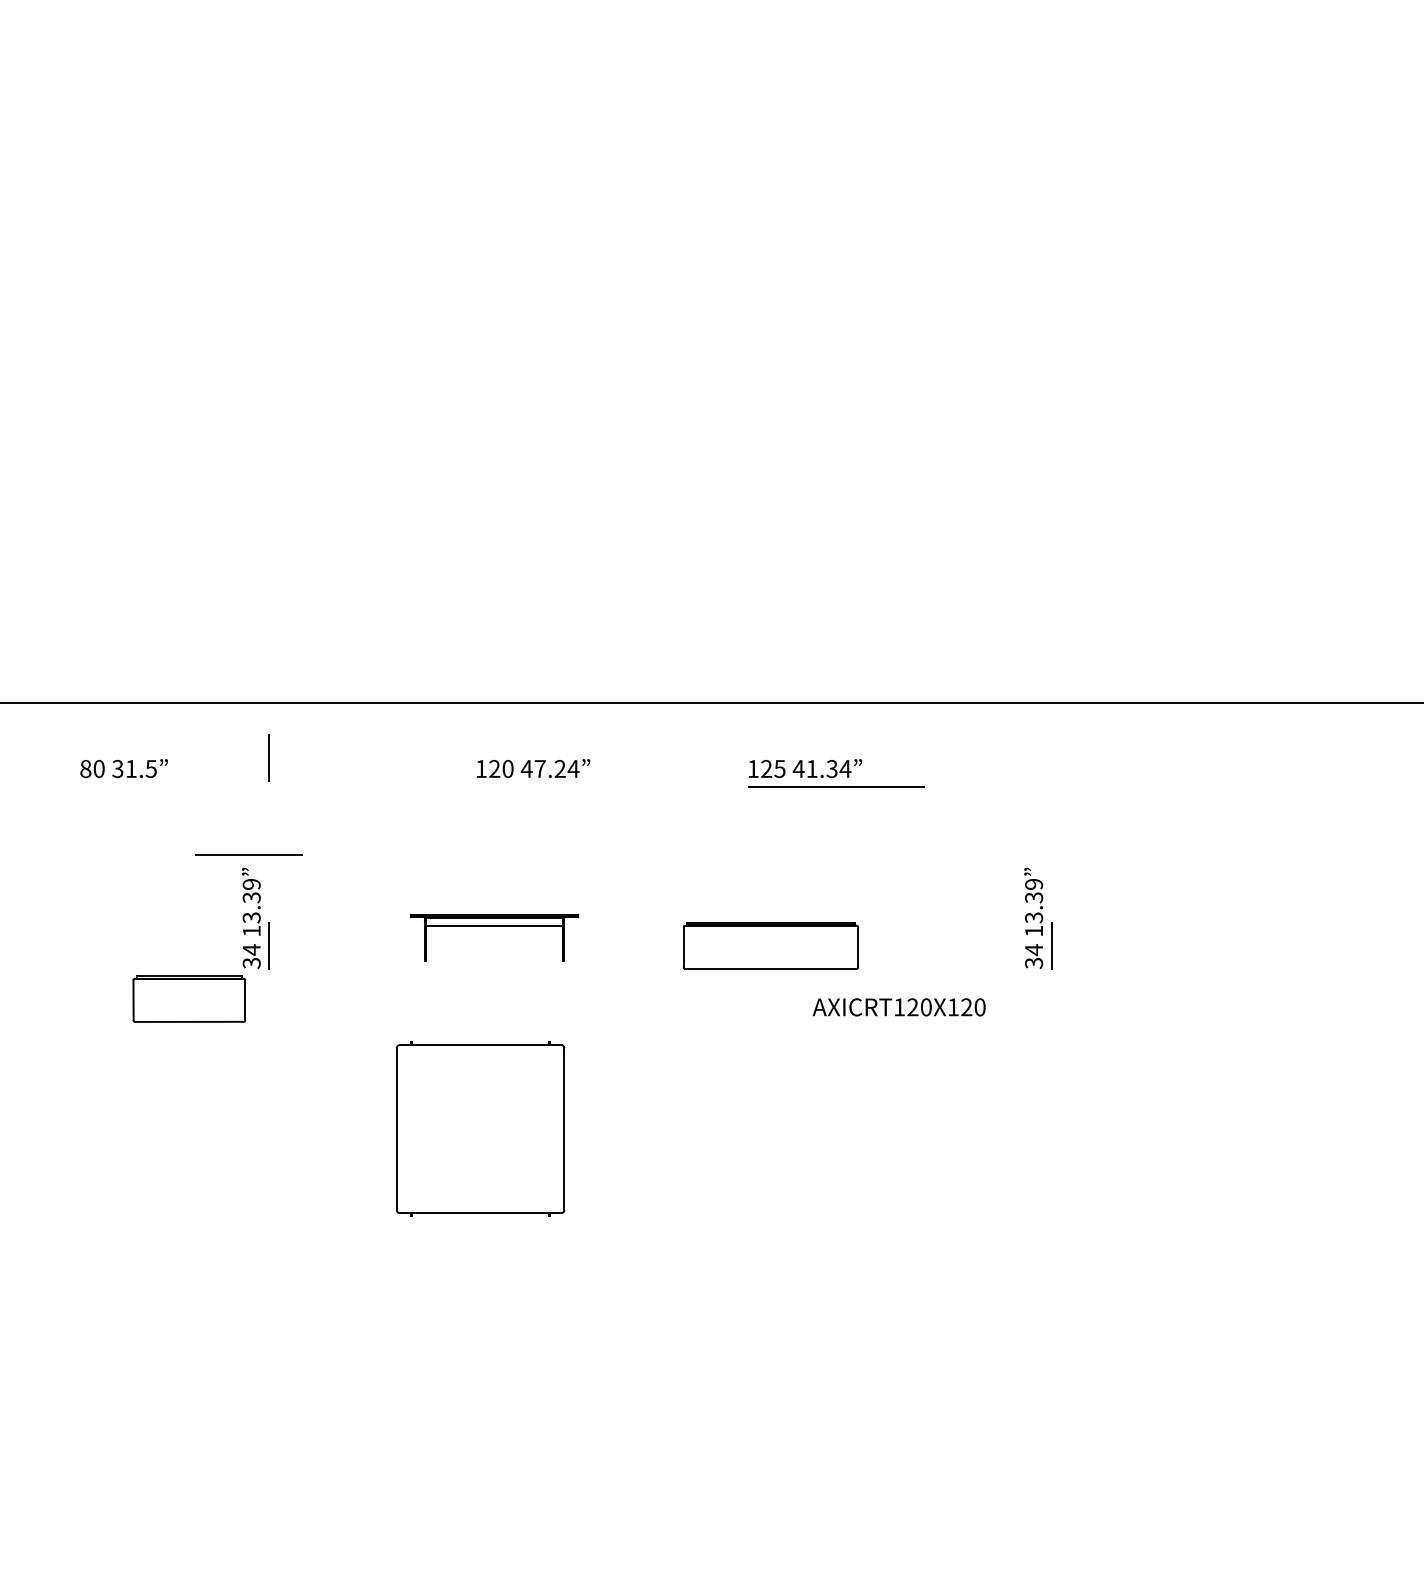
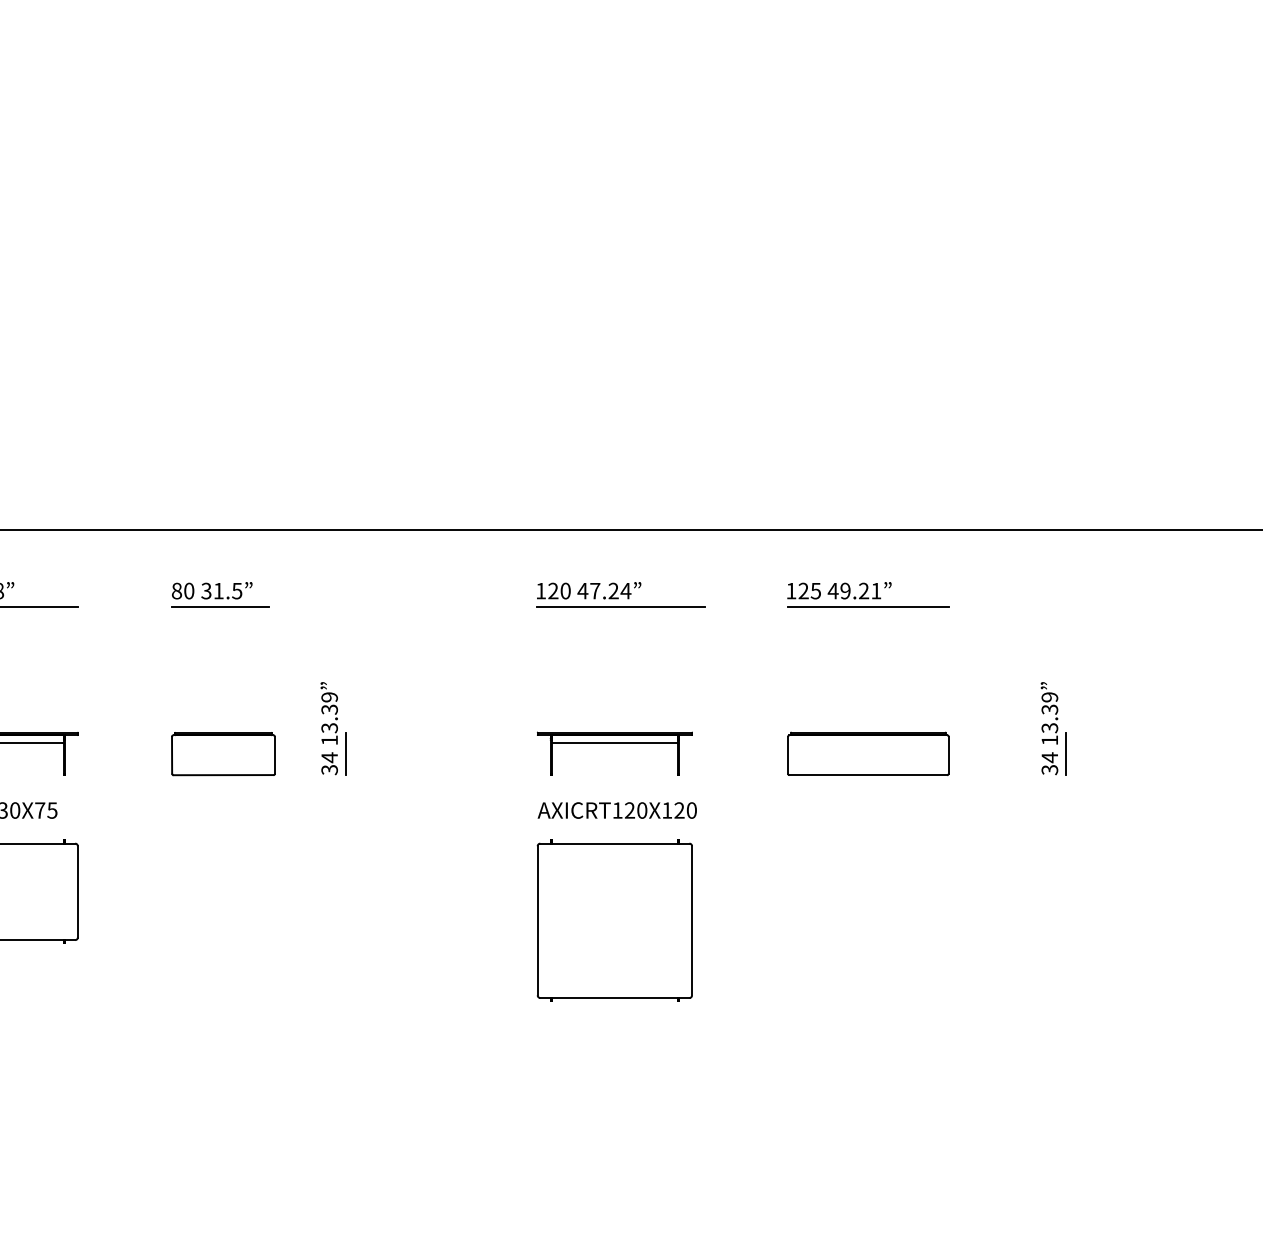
line: (268, 757) -> (345, 580), removed
text: (828, 768) -> (860, 590), 41.34 -> 49.21
line: (568, 786) -> (621, 607), added
line: (248, 854) -> (219, 607), moved
part: (494, 926) -> (614, 743), moved
part: (770, 945) -> (868, 753), moved
part: (189, 998) -> (223, 753), moved
text: (898, 1007) -> (616, 810), moved
part: (480, 1128) -> (614, 920), moved

